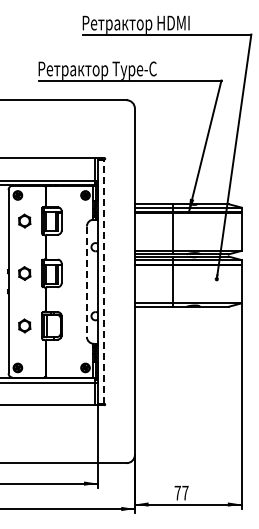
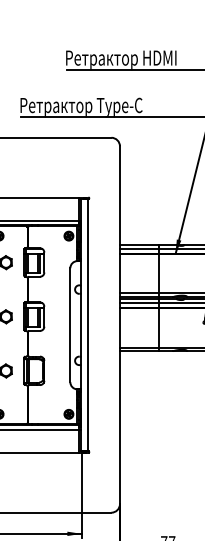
line: (103, 281) -> (87, 325), dashed -> solid
line: (86, 282) -> (69, 326), dashed -> solid

